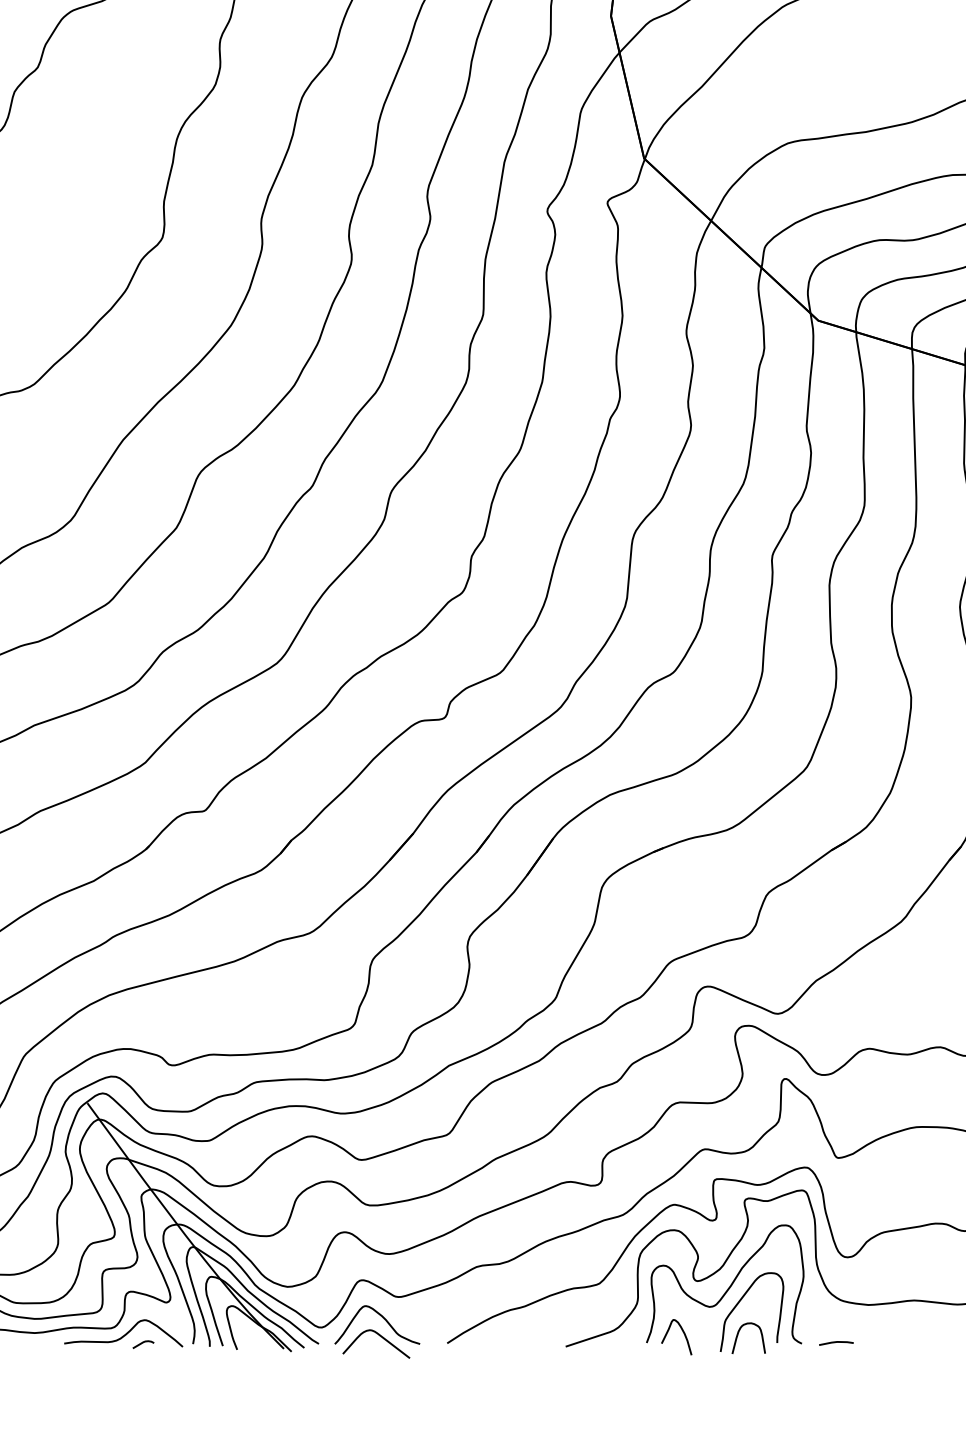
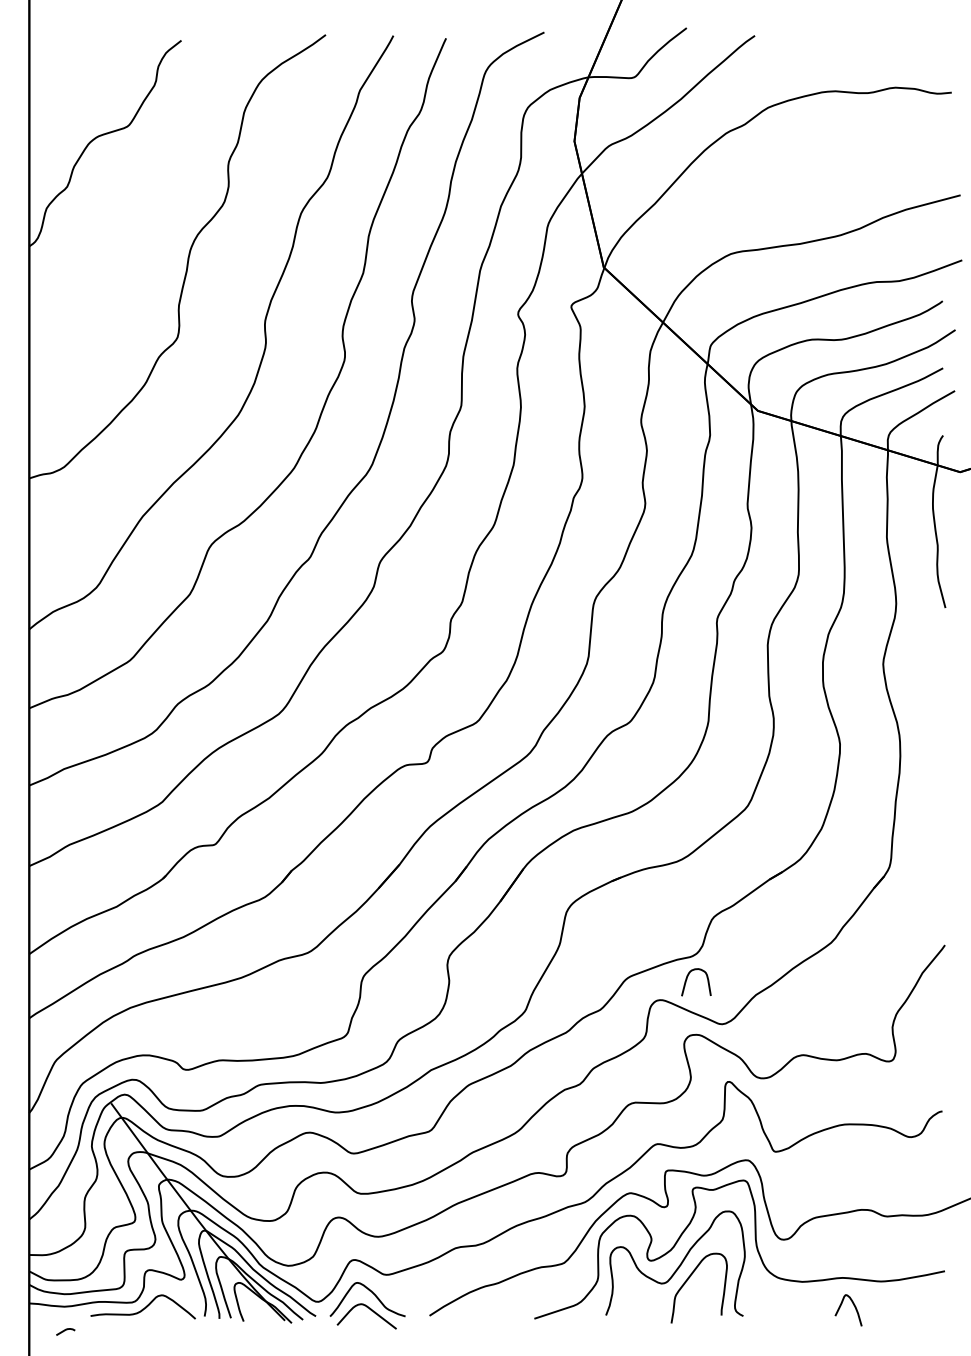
curve: (683, 1333) -> (854, 1307), moved
curve: (738, 1335) -> (687, 979), moved
curve: (143, 1342) -> (65, 1330), moved
line: (835, 1342) -> (773, 1315), removed

